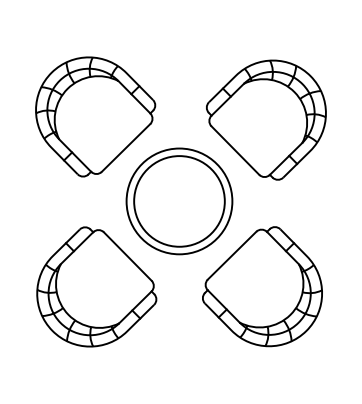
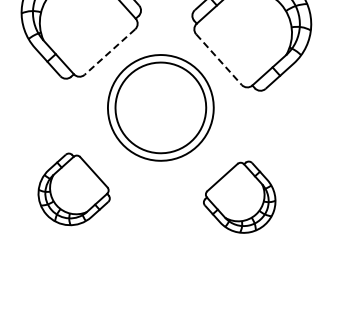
line: (125, 148) -> (109, 52), solid -> dashed
line: (235, 150) -> (219, 59), solid -> dashed
part: (96, 286) -> (74, 189), size x0.6
part: (262, 286) -> (239, 196), size x0.6

